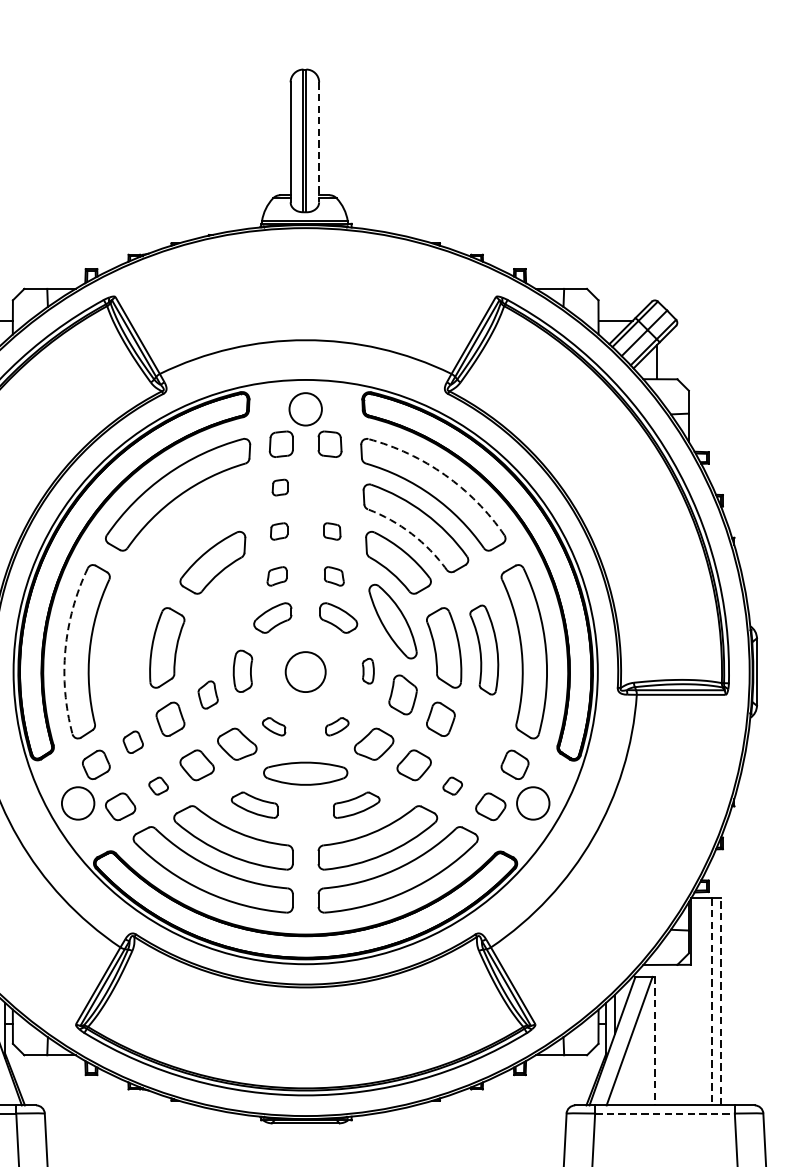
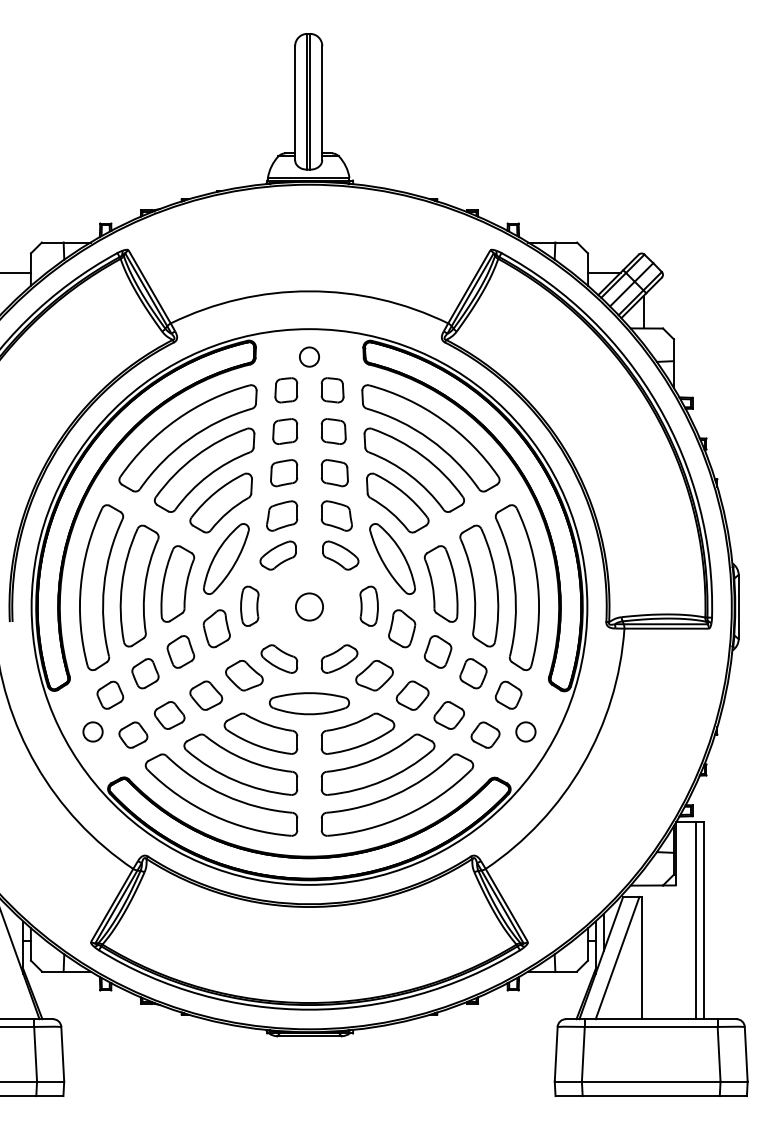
line: (319, 142) -> (322, 103), dashed -> solid
circle: (305, 408) -> (309, 356), size x0.62
arc: (445, 474) -> (442, 419), dashed -> solid
part: (280, 487) -> (285, 431), size x1.67
part: (330, 487) -> (333, 431), added
part: (195, 527) -> (204, 469), added
part: (279, 531) -> (284, 473), size x1.67
part: (332, 531) -> (334, 473), size x1.67
arc: (411, 533) -> (410, 475), dashed -> solid
part: (277, 575) -> (282, 515), size x1.67
part: (334, 575) -> (336, 515), size x1.67
part: (218, 621) -> (226, 558), added
arc: (64, 649) -> (80, 585), dashed -> solid
part: (127, 649) -> (139, 585), added
part: (484, 649) -> (479, 585), size x1.43
part: (367, 670) -> (368, 605), size x1.67
circle: (305, 671) -> (309, 606), size x0.71
part: (207, 694) -> (216, 628), size x1.43
part: (274, 726) -> (279, 658), size x1.67
part: (337, 726) -> (339, 658), size x1.67
part: (133, 741) -> (145, 673), size x1.43
part: (478, 741) -> (473, 673), added
part: (158, 786) -> (169, 715), size x1.67
part: (452, 786) -> (449, 715), size x1.67
circle: (77, 802) -> (92, 731), size x0.62
circle: (532, 802) -> (525, 731), size x0.62
part: (254, 805) -> (260, 733), size x1.67
part: (356, 805) -> (357, 733), size x1.67
line: (720, 1001) -> (704, 920), dashed -> solid
line: (712, 1002) -> (696, 921), dashed -> solid
line: (654, 1041) -> (641, 958), dashed -> solid
line: (665, 1113) -> (651, 1026), dashed -> solid

